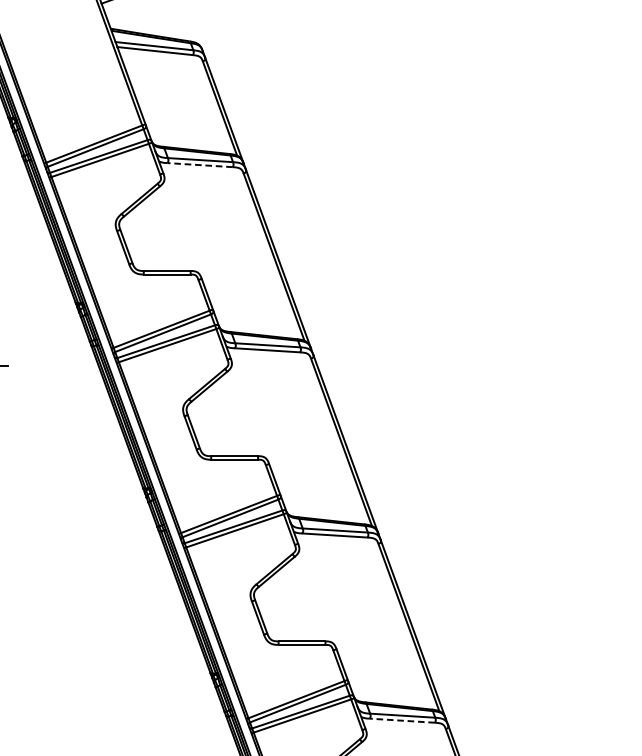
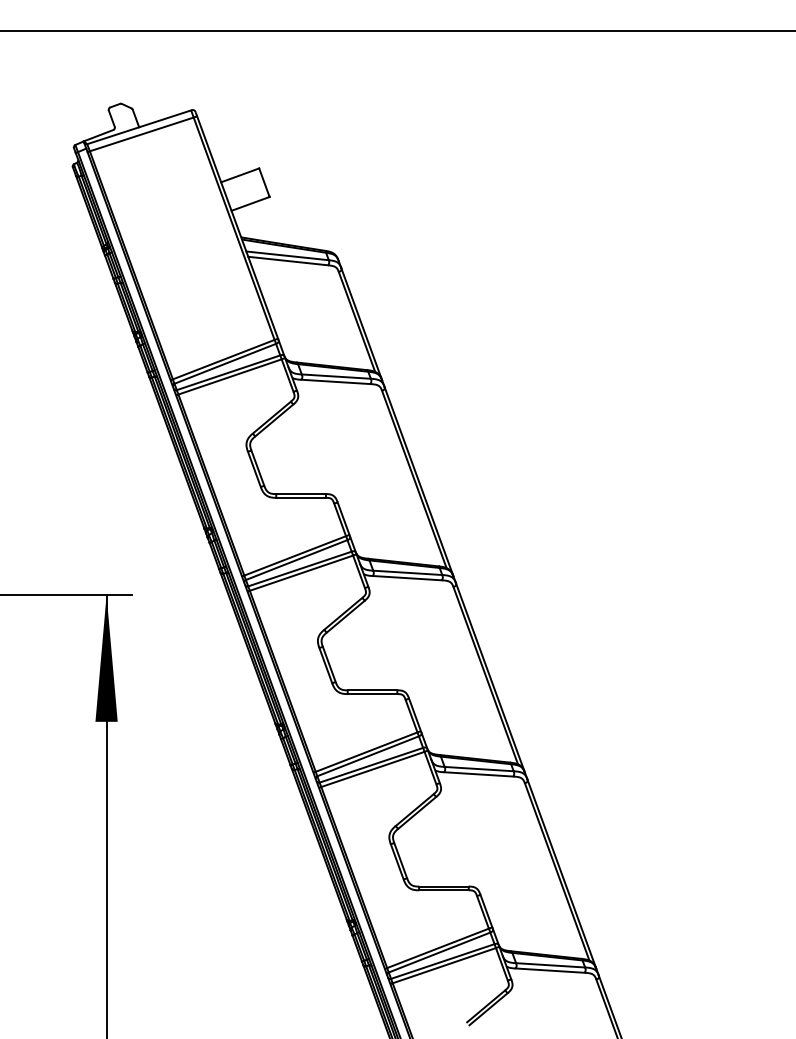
line: (199, 164) -> (335, 381), dashed -> solid
line: (402, 720) -> (550, 970), dashed -> solid

